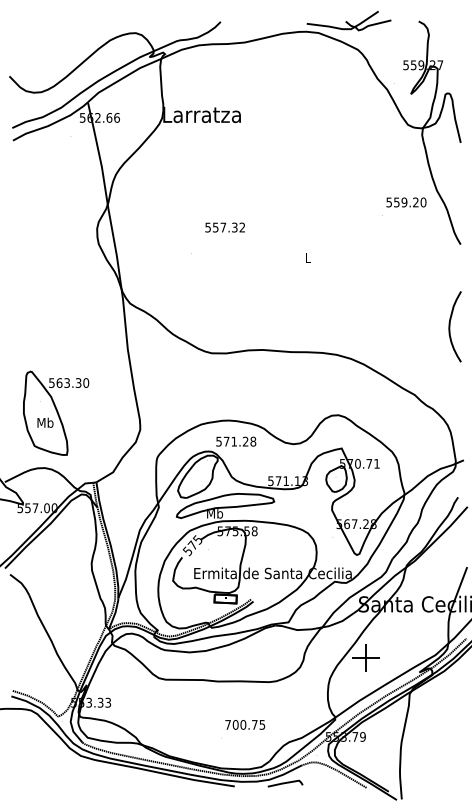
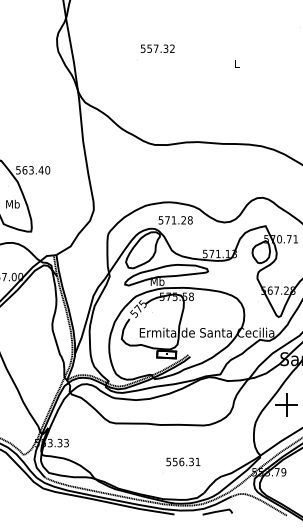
text: (224, 227) -> (157, 48), moved
text: (78, 382) -> (41, 169), 563.30 -> 563.40
text: (245, 724) -> (183, 461), 700.75 -> 556.31

